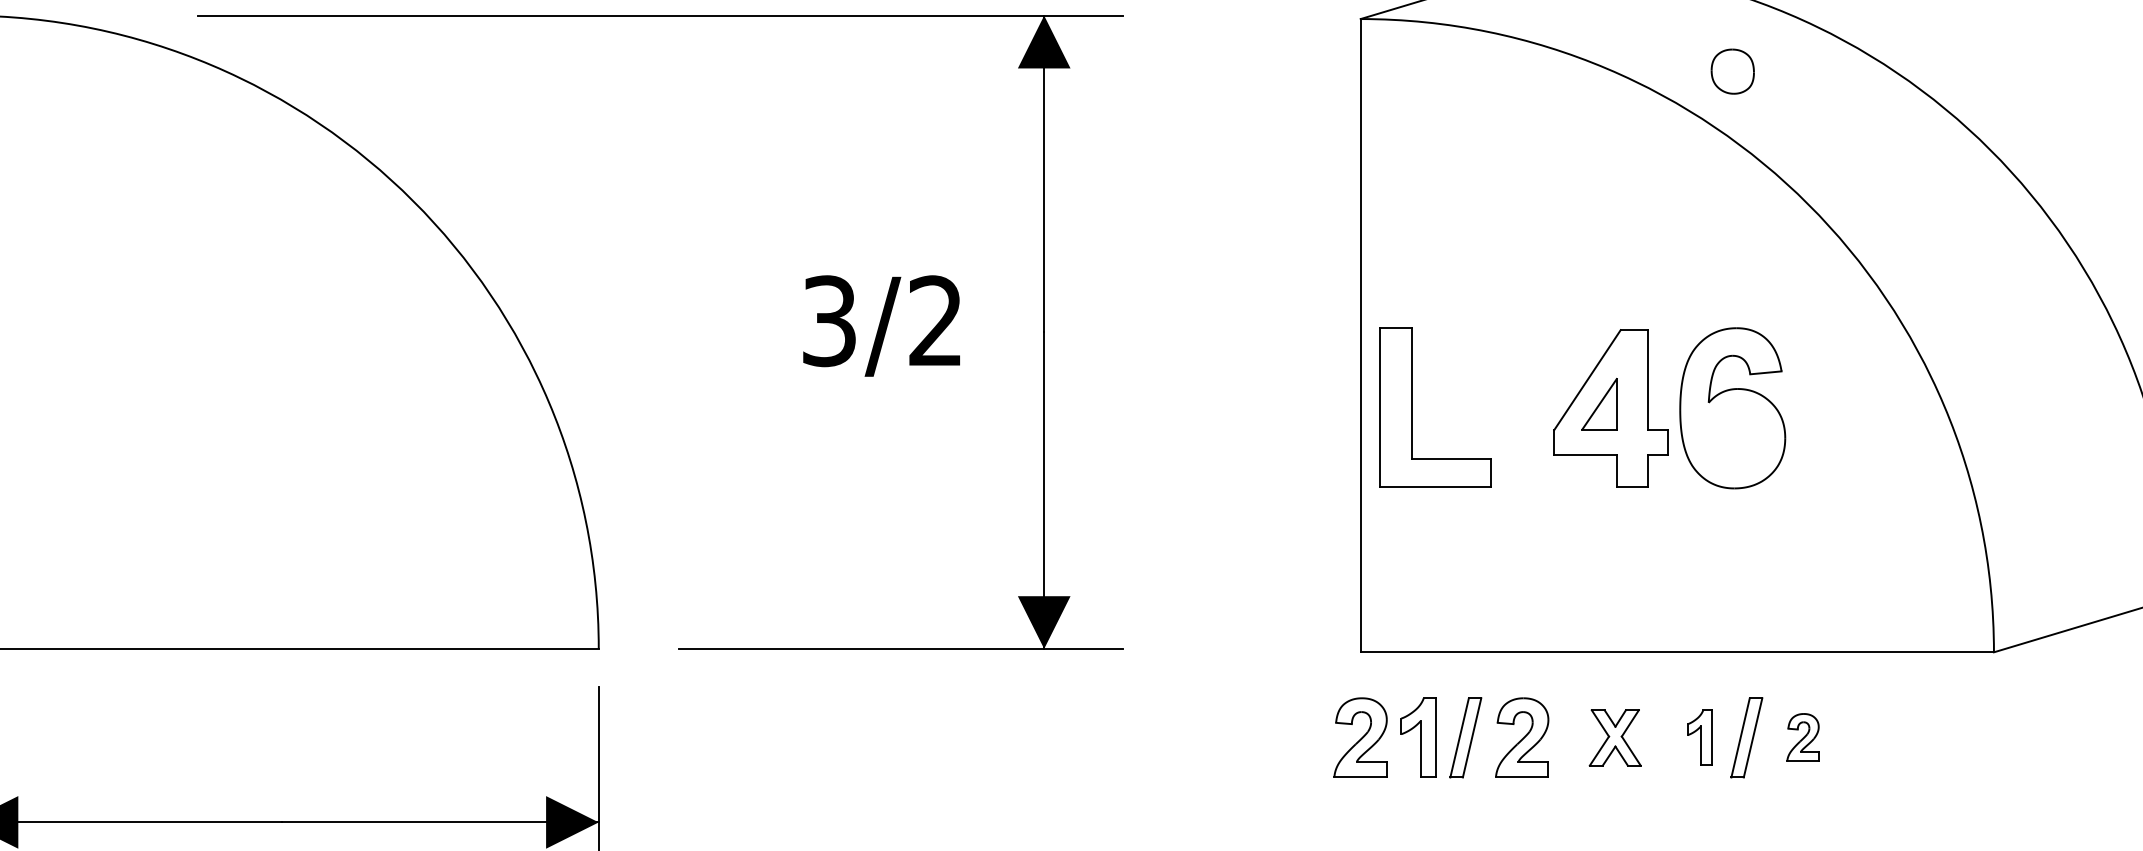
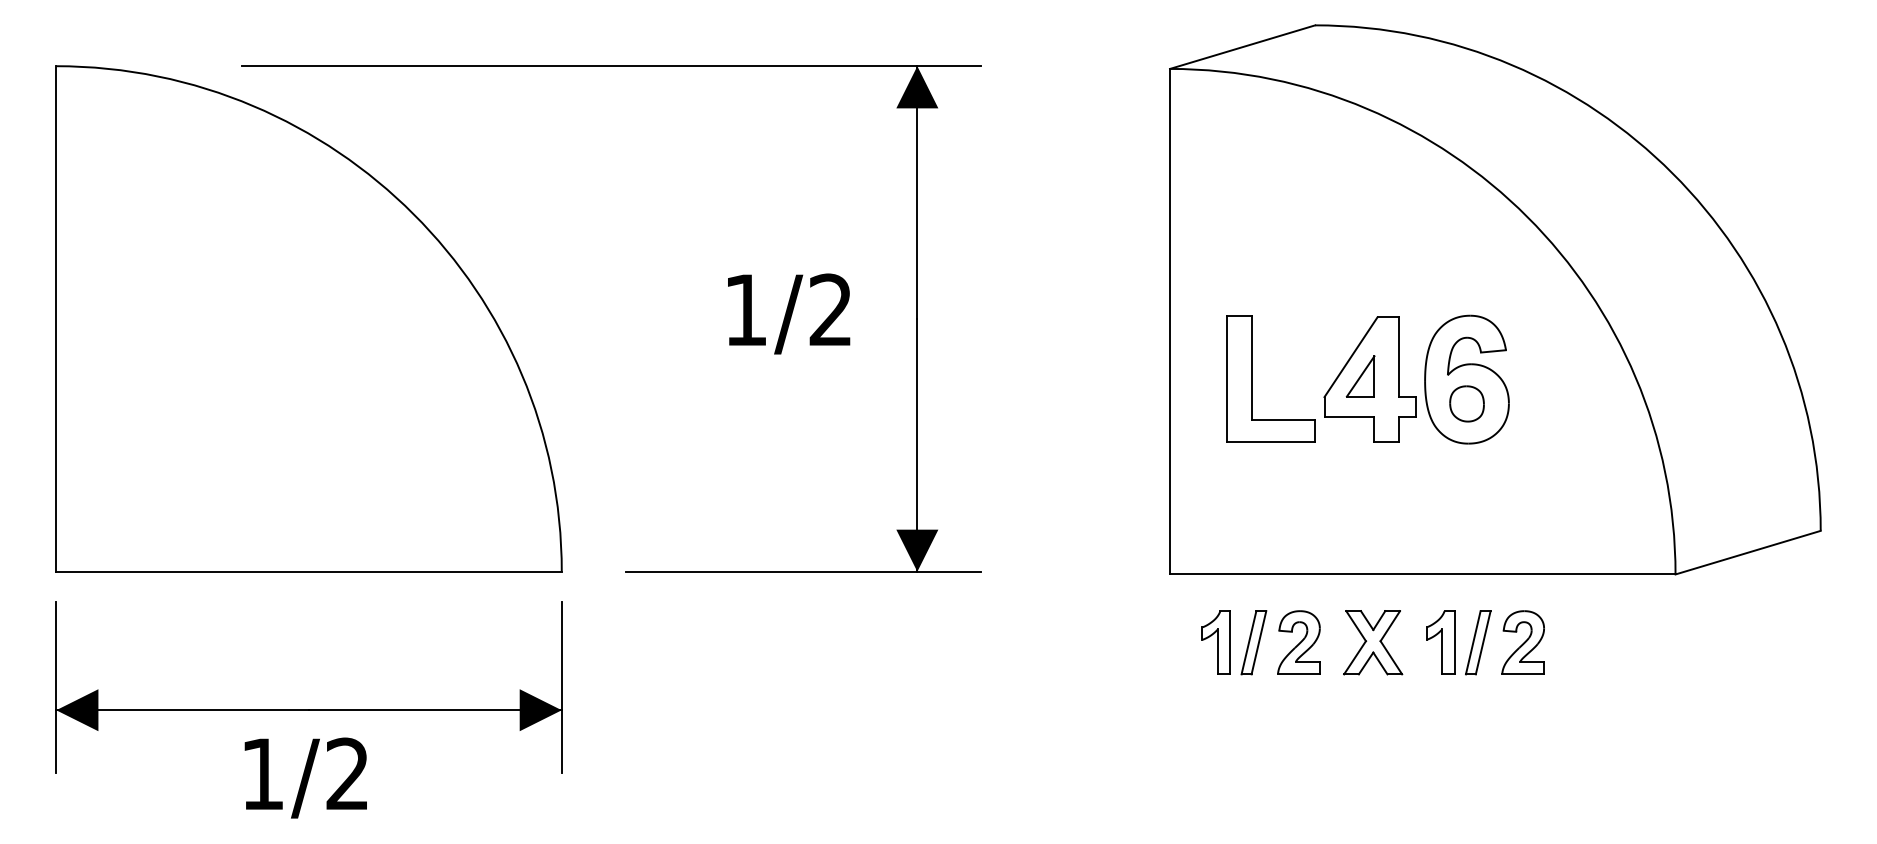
part: (1732, 71) -> (1466, 403), moved
text: (828, 320) -> (745, 309), 3/2 -> 1/2
part: (1412, 406) -> (1252, 378), moved
part: (1360, 737) -> (1169, 642), removed
part: (1615, 737) -> (1373, 642), size x1.43
part: (1699, 737) -> (1440, 642), size x1.43
part: (1802, 737) -> (1522, 642), size x1.67

